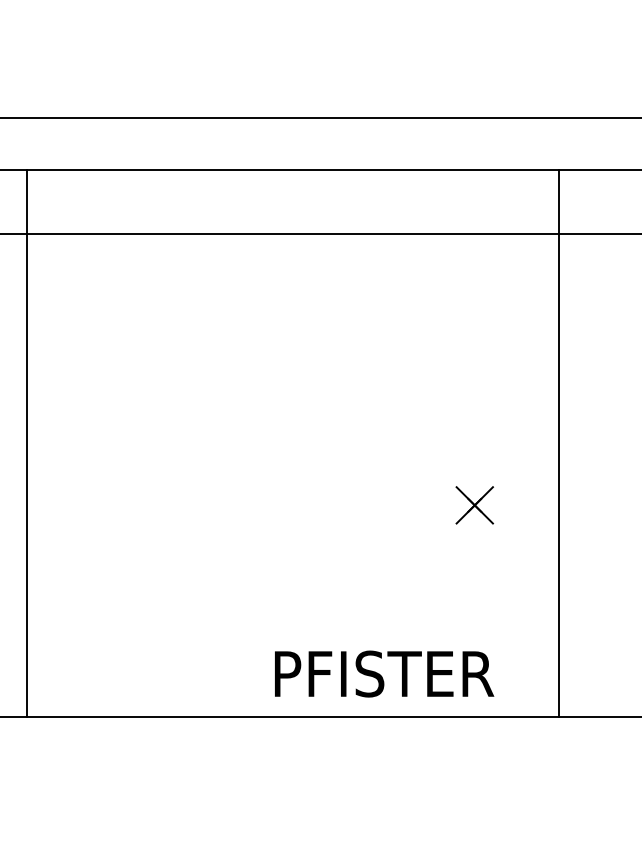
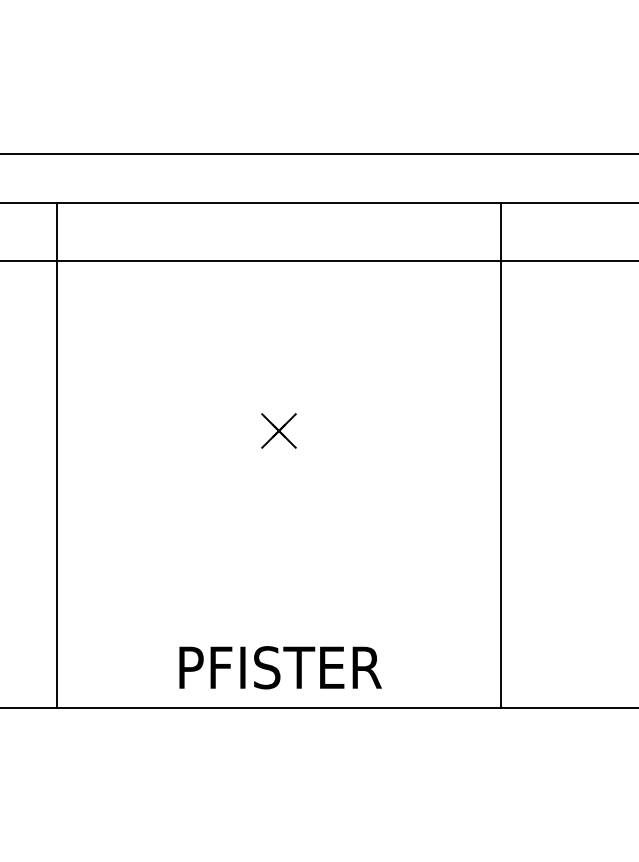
line: (26, 443) -> (56, 454), moved
line: (559, 443) -> (501, 454), moved
part: (474, 504) -> (278, 430), moved
text: (384, 673) -> (280, 667), moved

